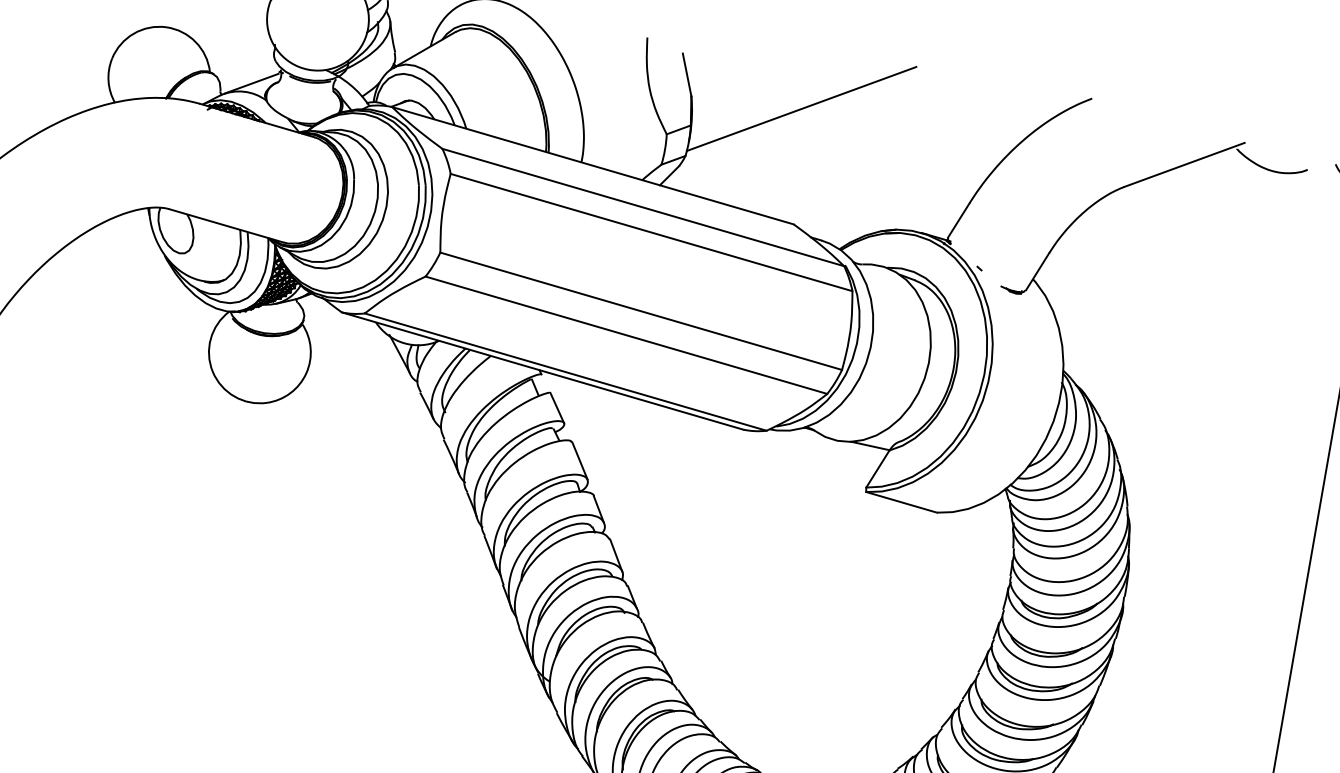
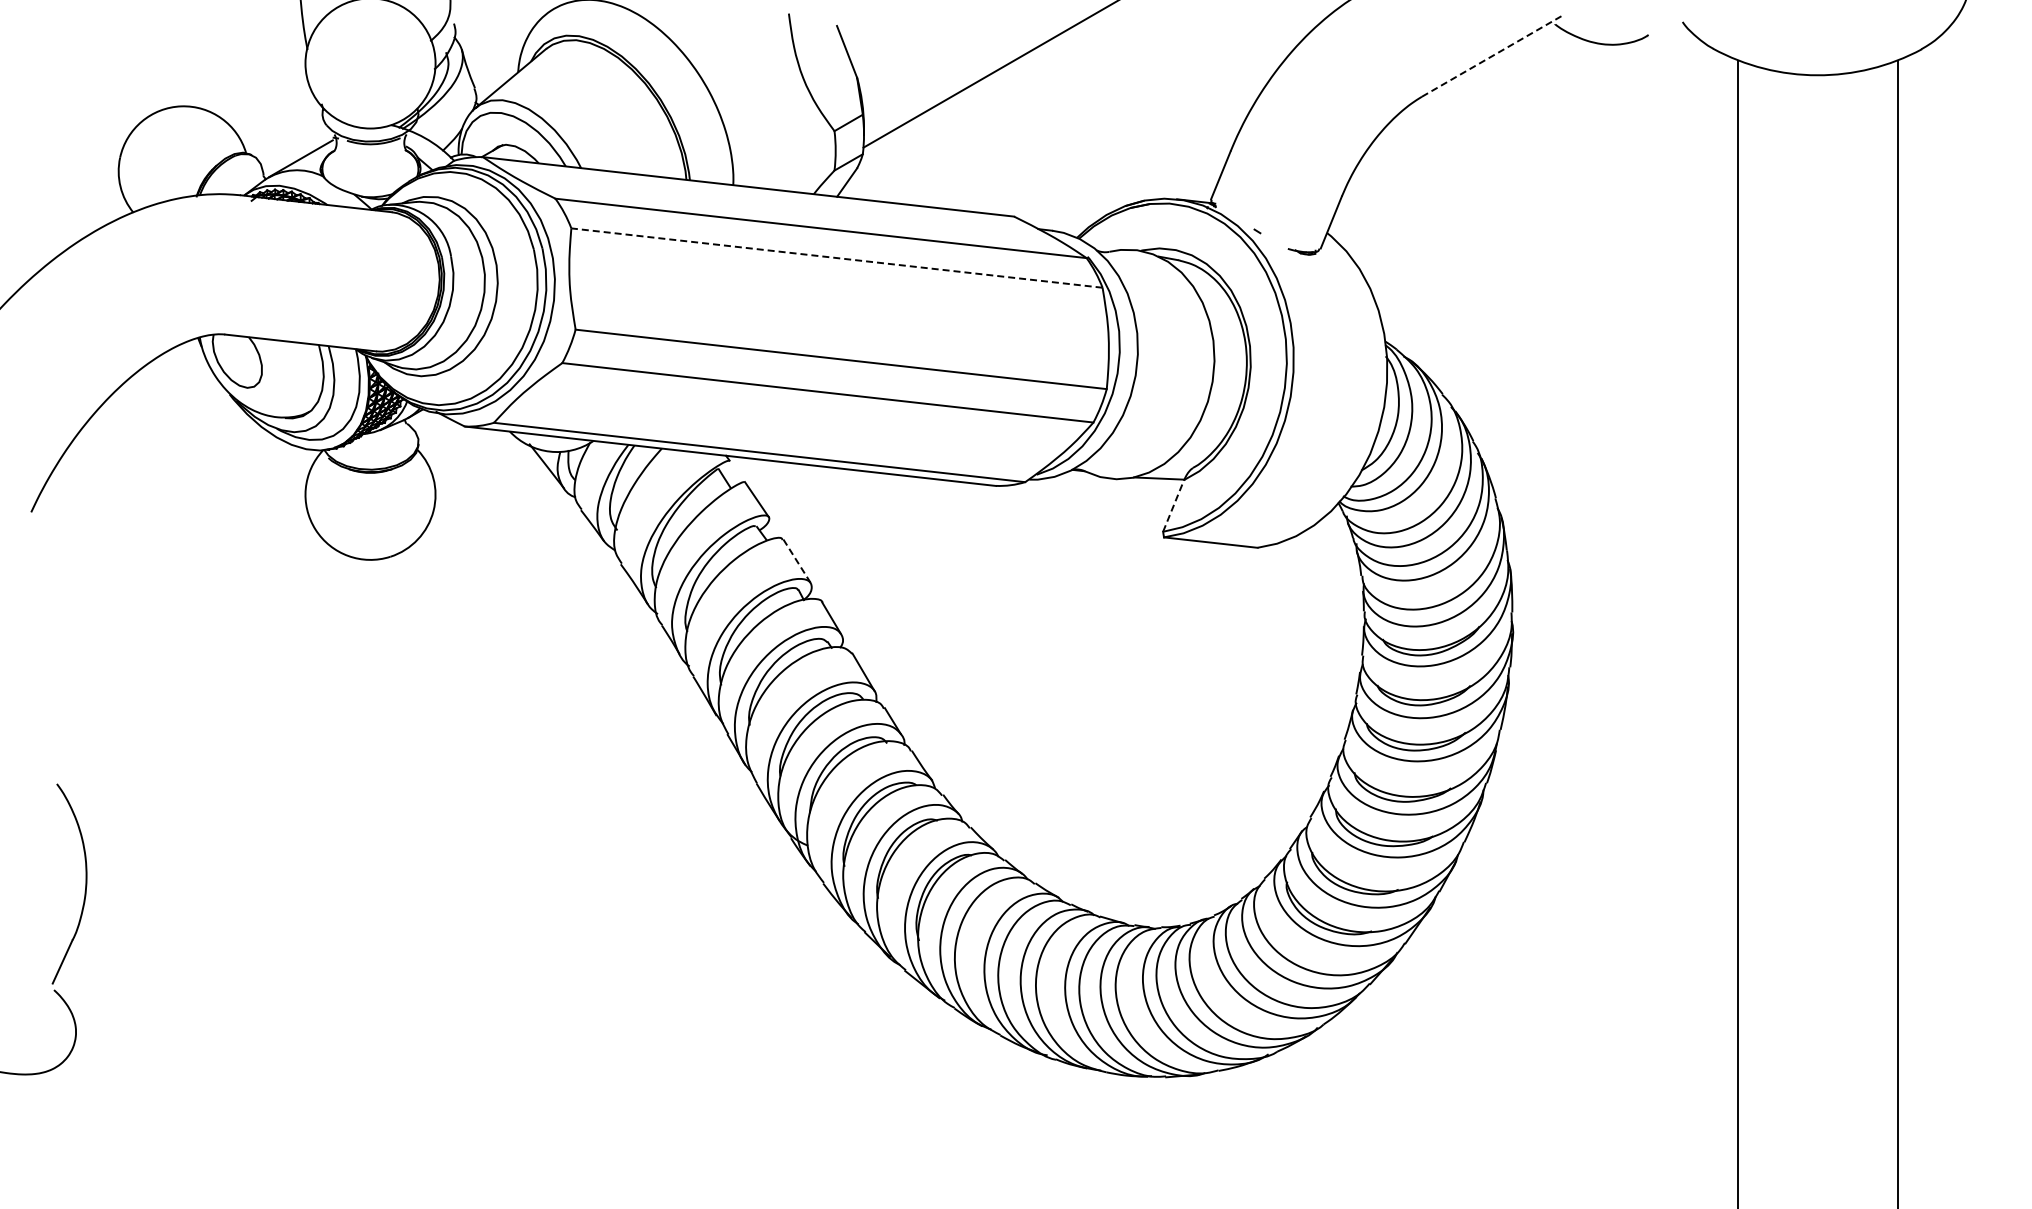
line: (1184, 164) -> (1492, 55), solid -> dashed
line: (651, 232) -> (836, 258), solid -> dashed
line: (579, 460) -> (796, 560), solid -> dashed
line: (877, 468) -> (1173, 505), solid -> dashed

